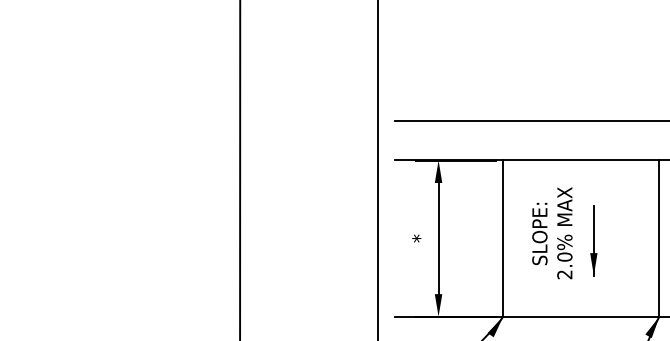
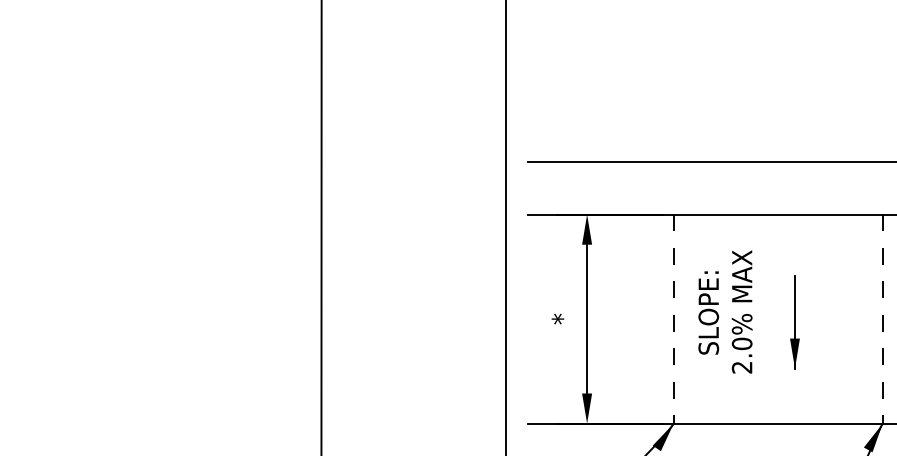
text: (552, 232) -> (725, 311), moved
line: (503, 238) -> (673, 319), solid -> dashed
line: (659, 238) -> (882, 319), solid -> dashed

